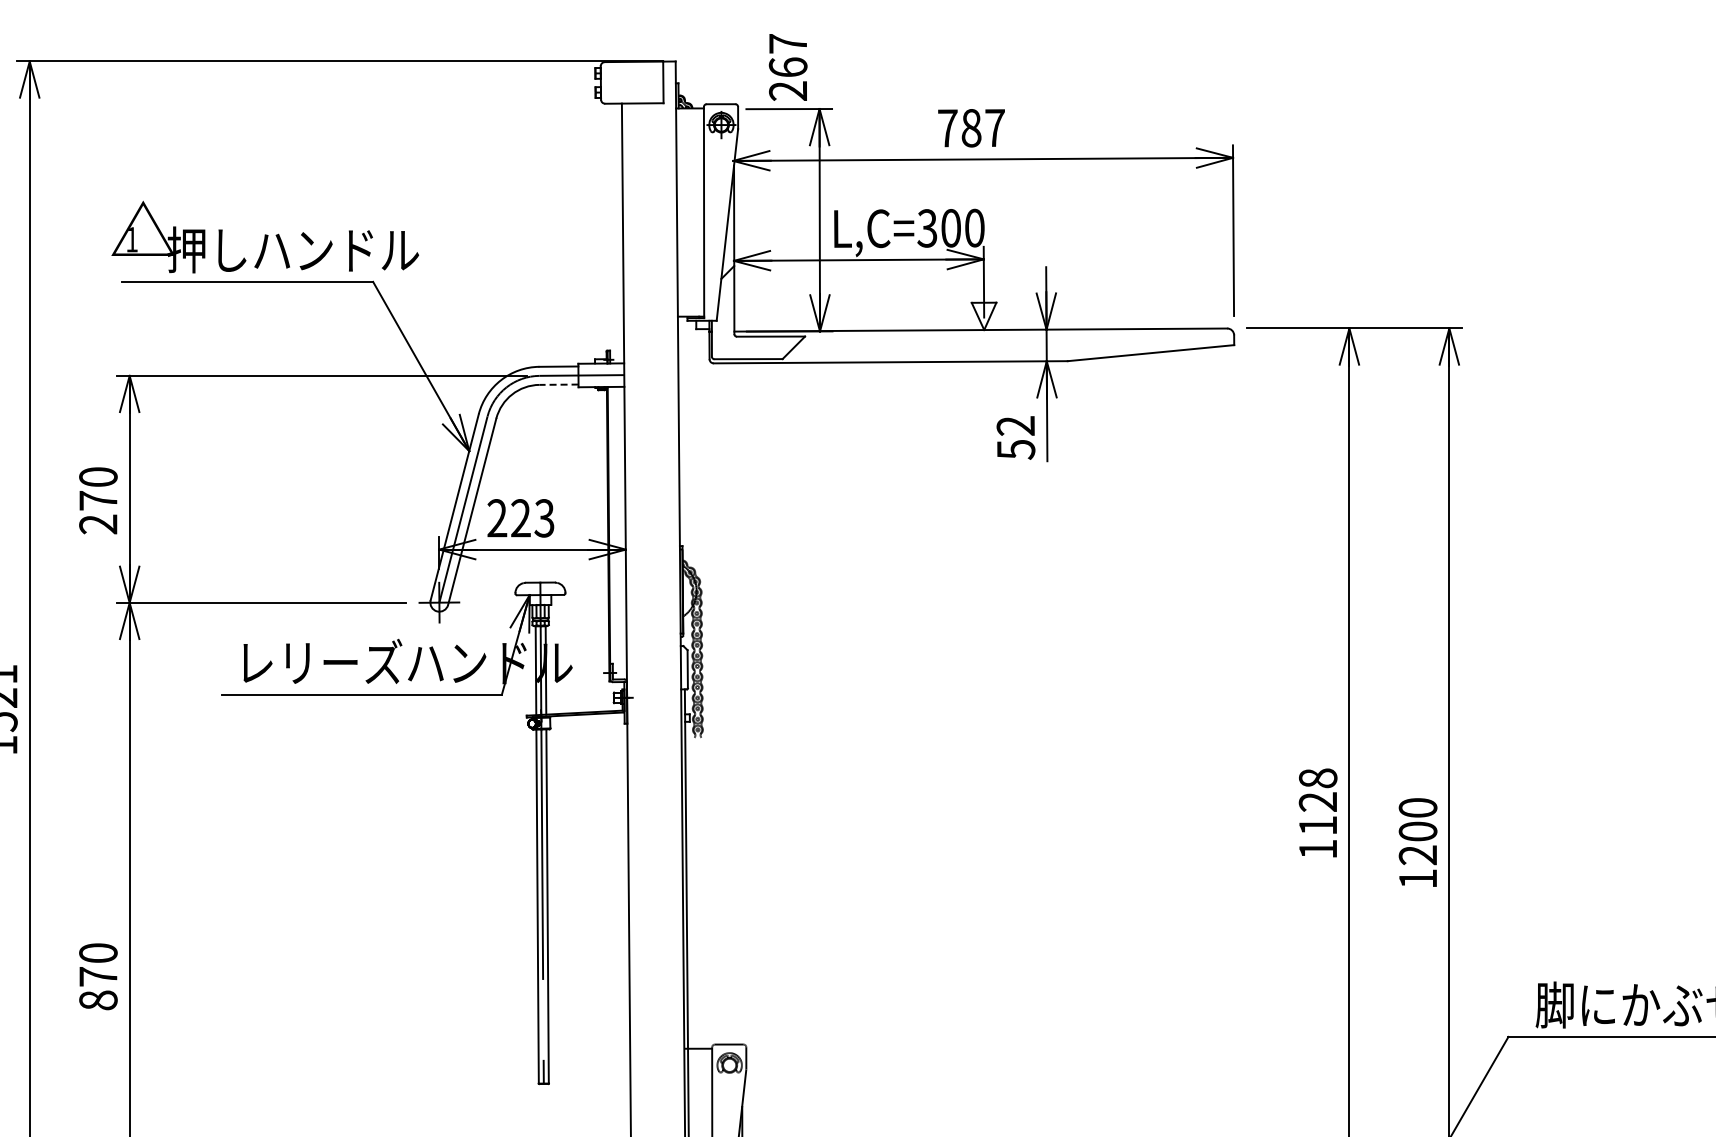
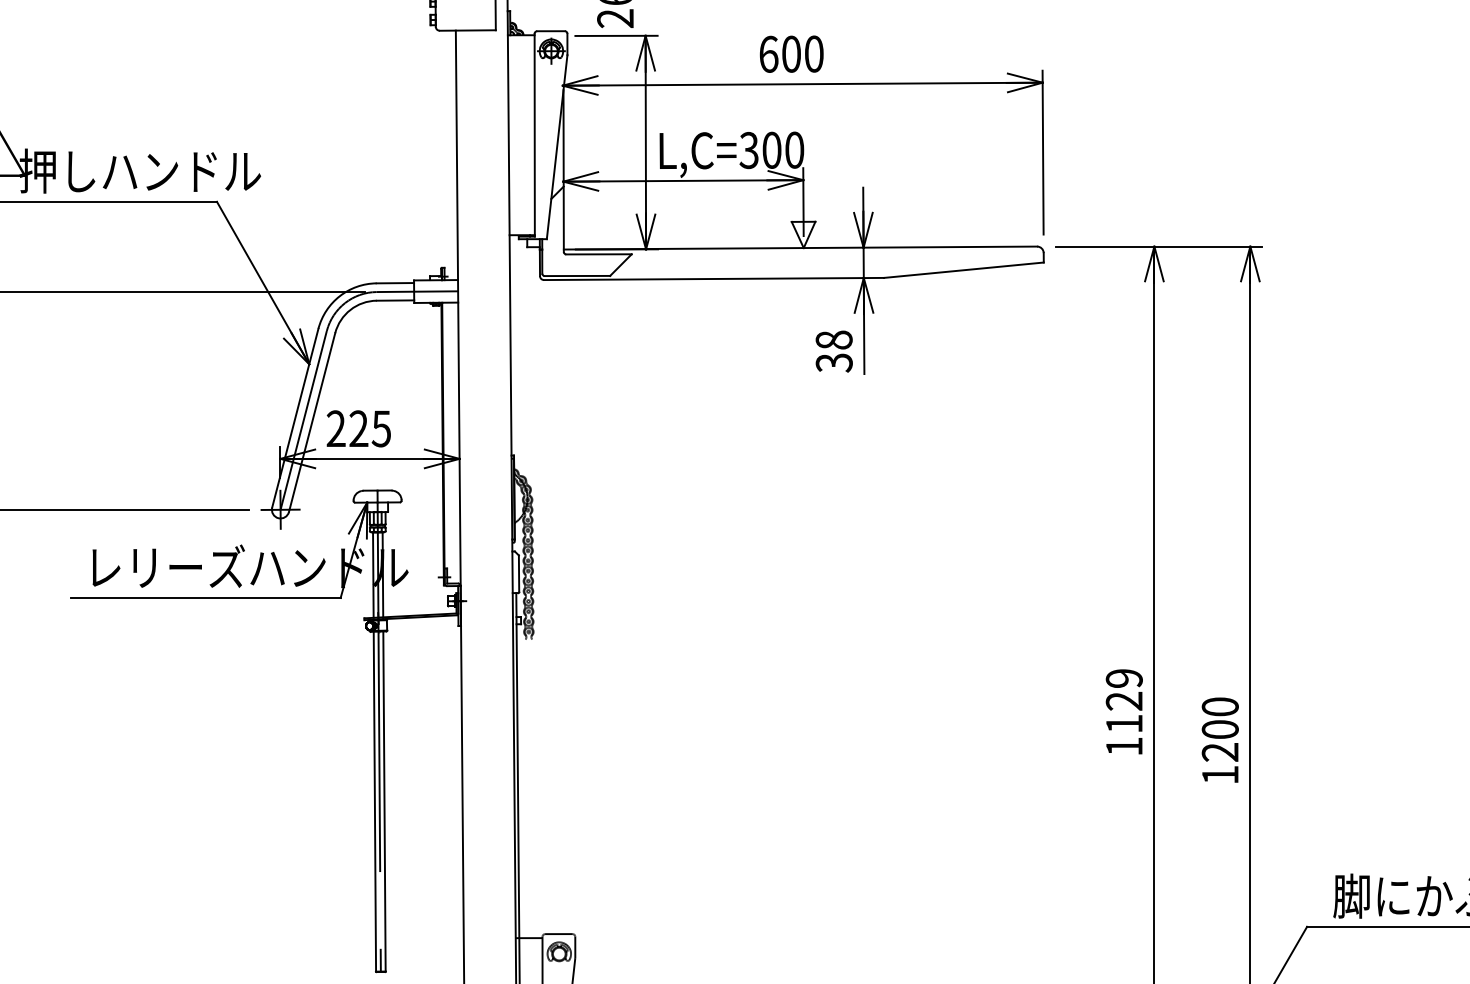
text: (971, 127) -> (791, 53), 787 -> 600
line: (558, 384) -> (394, 300), dashed -> solid
text: (1015, 437) -> (833, 351), 52 -> 38
text: (544, 518) -> (381, 429), 223 -> 225
text: (1317, 778) -> (1123, 678), 1128 -> 1129

